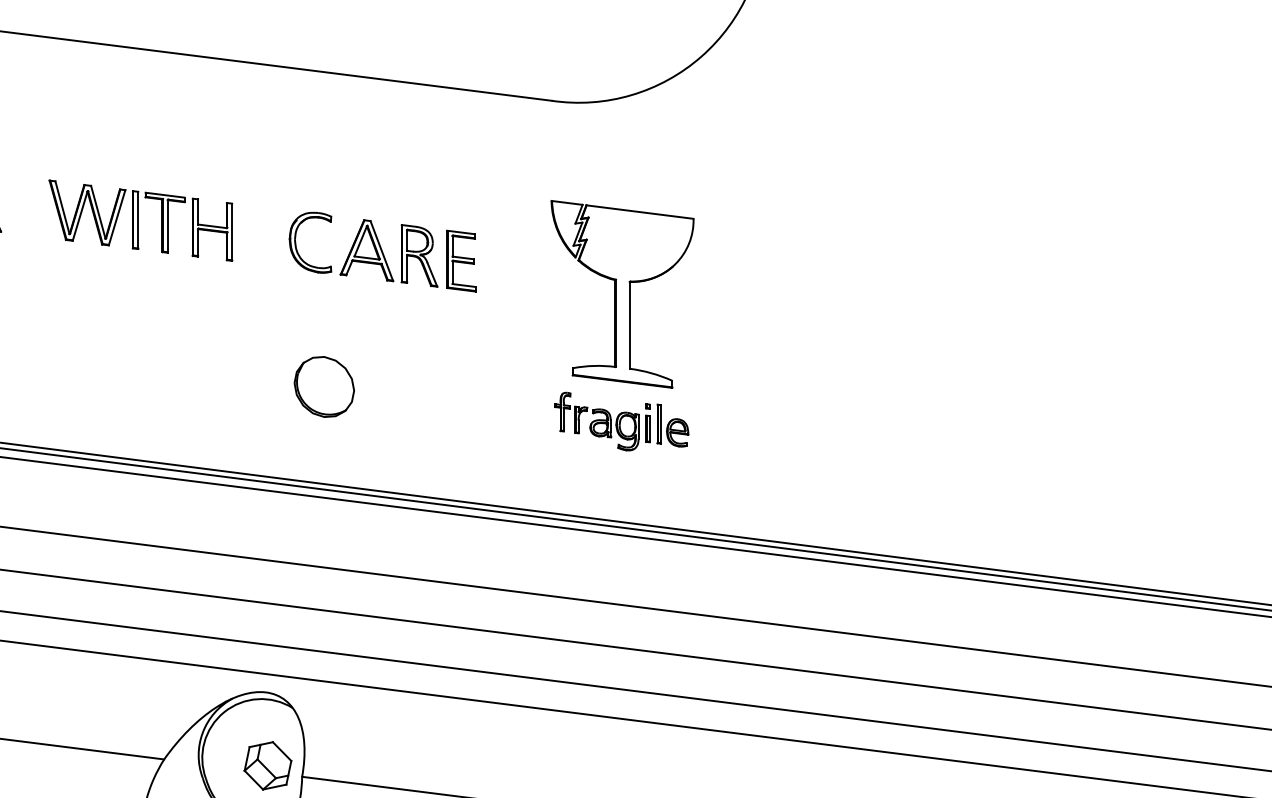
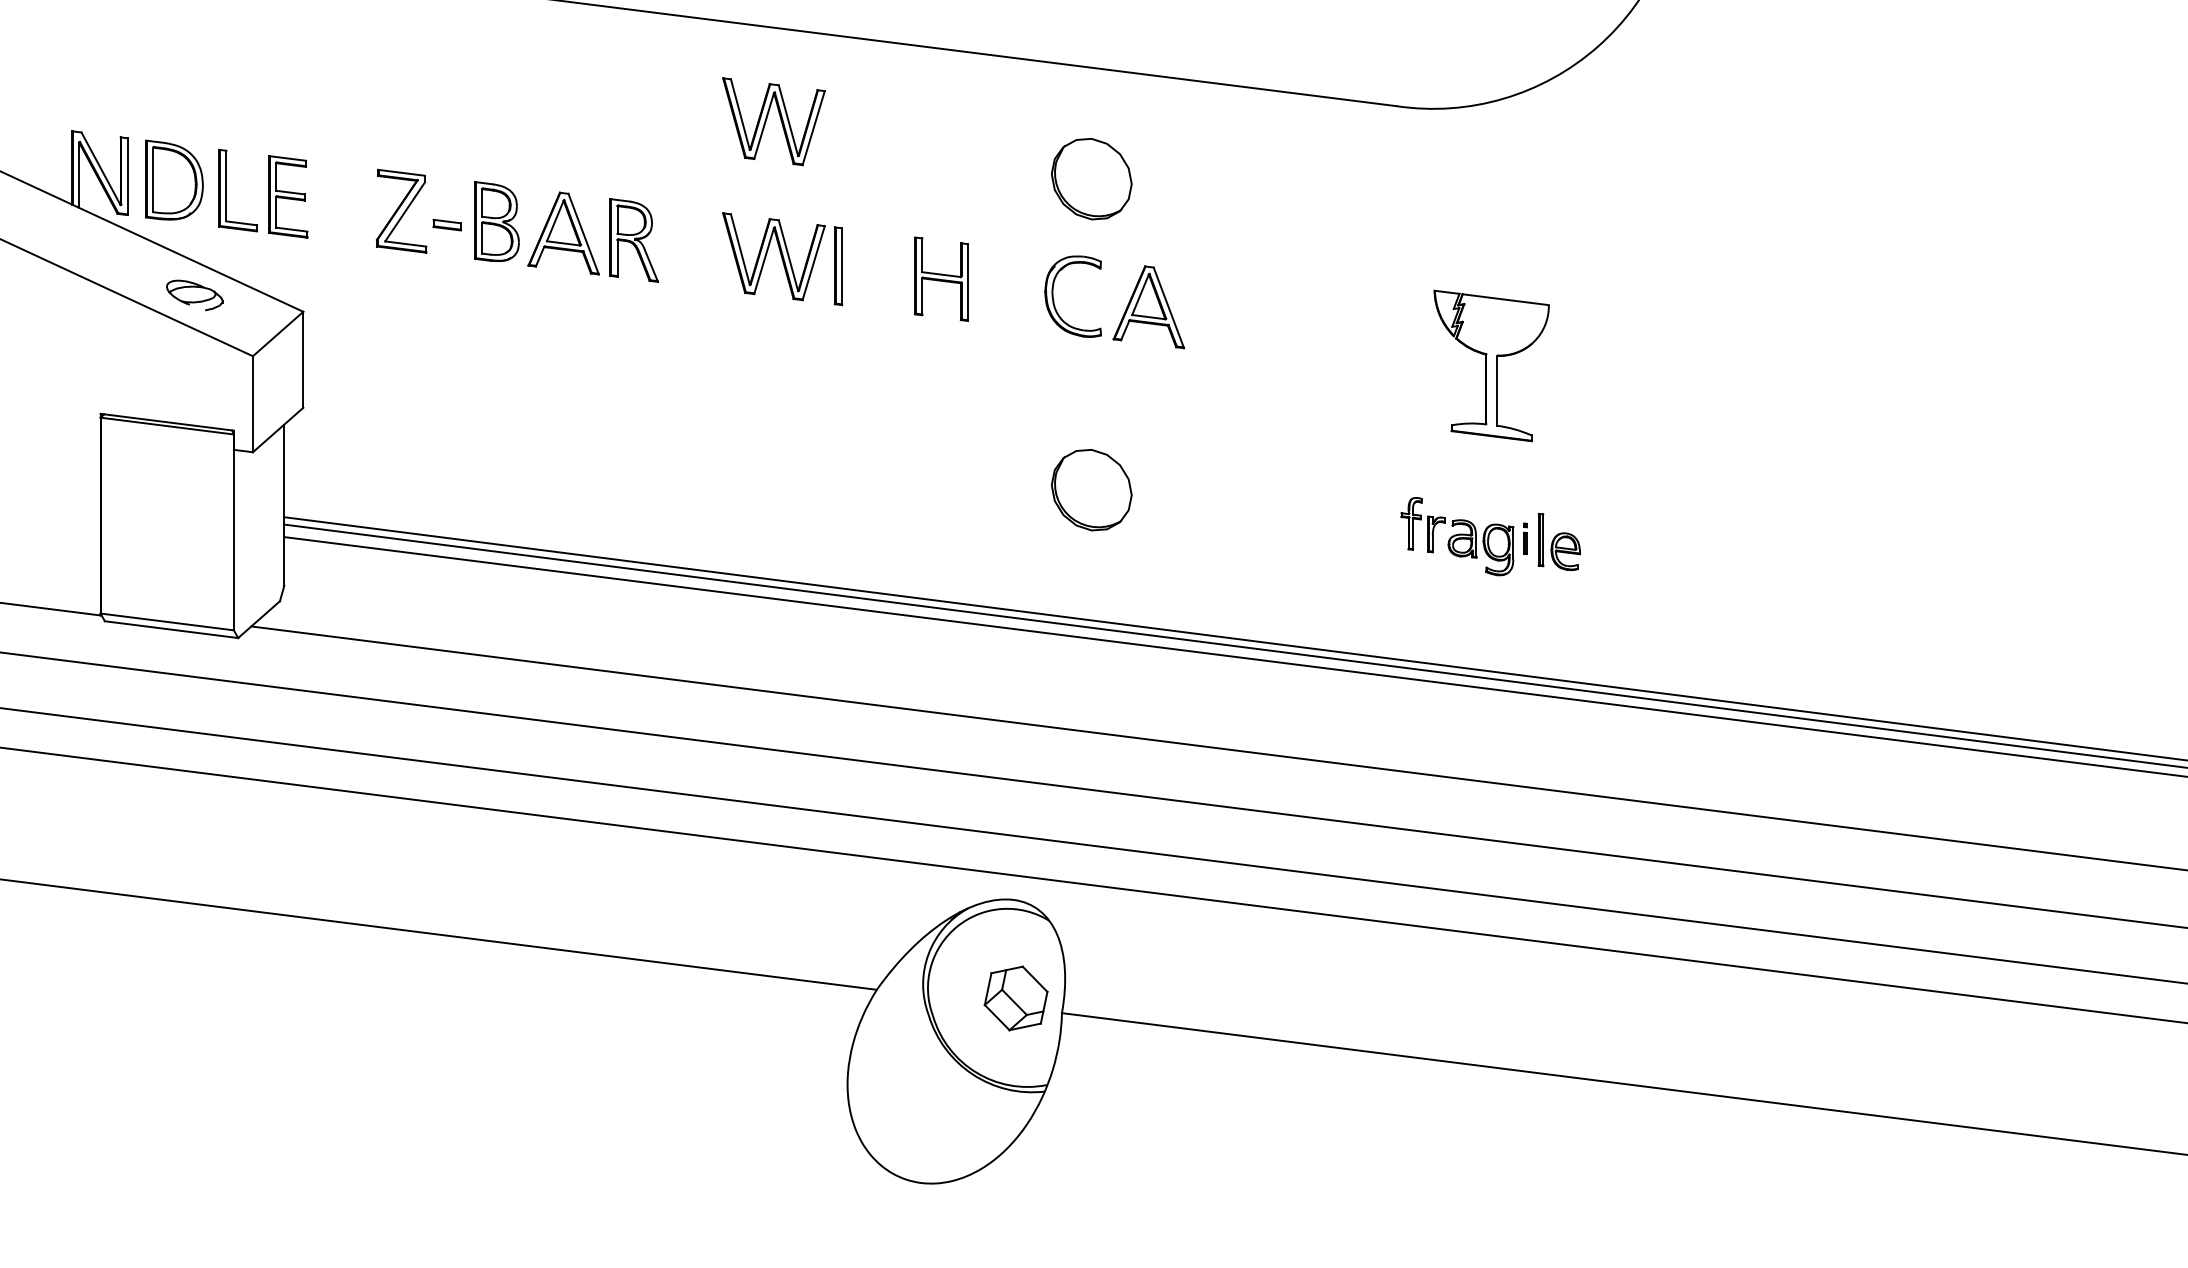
part: (82, 109) -> (767, 118), added
part: (324, 155) -> (1091, 179), added
part: (164, 222) -> (877, 269), removed
part: (419, 255) -> (1219, 313), removed
part: (461, 261) -> (1275, 321), removed
part: (622, 294) -> (1491, 365), size x0.6
part: (647, 423) -> (1525, 538), size x0.6

